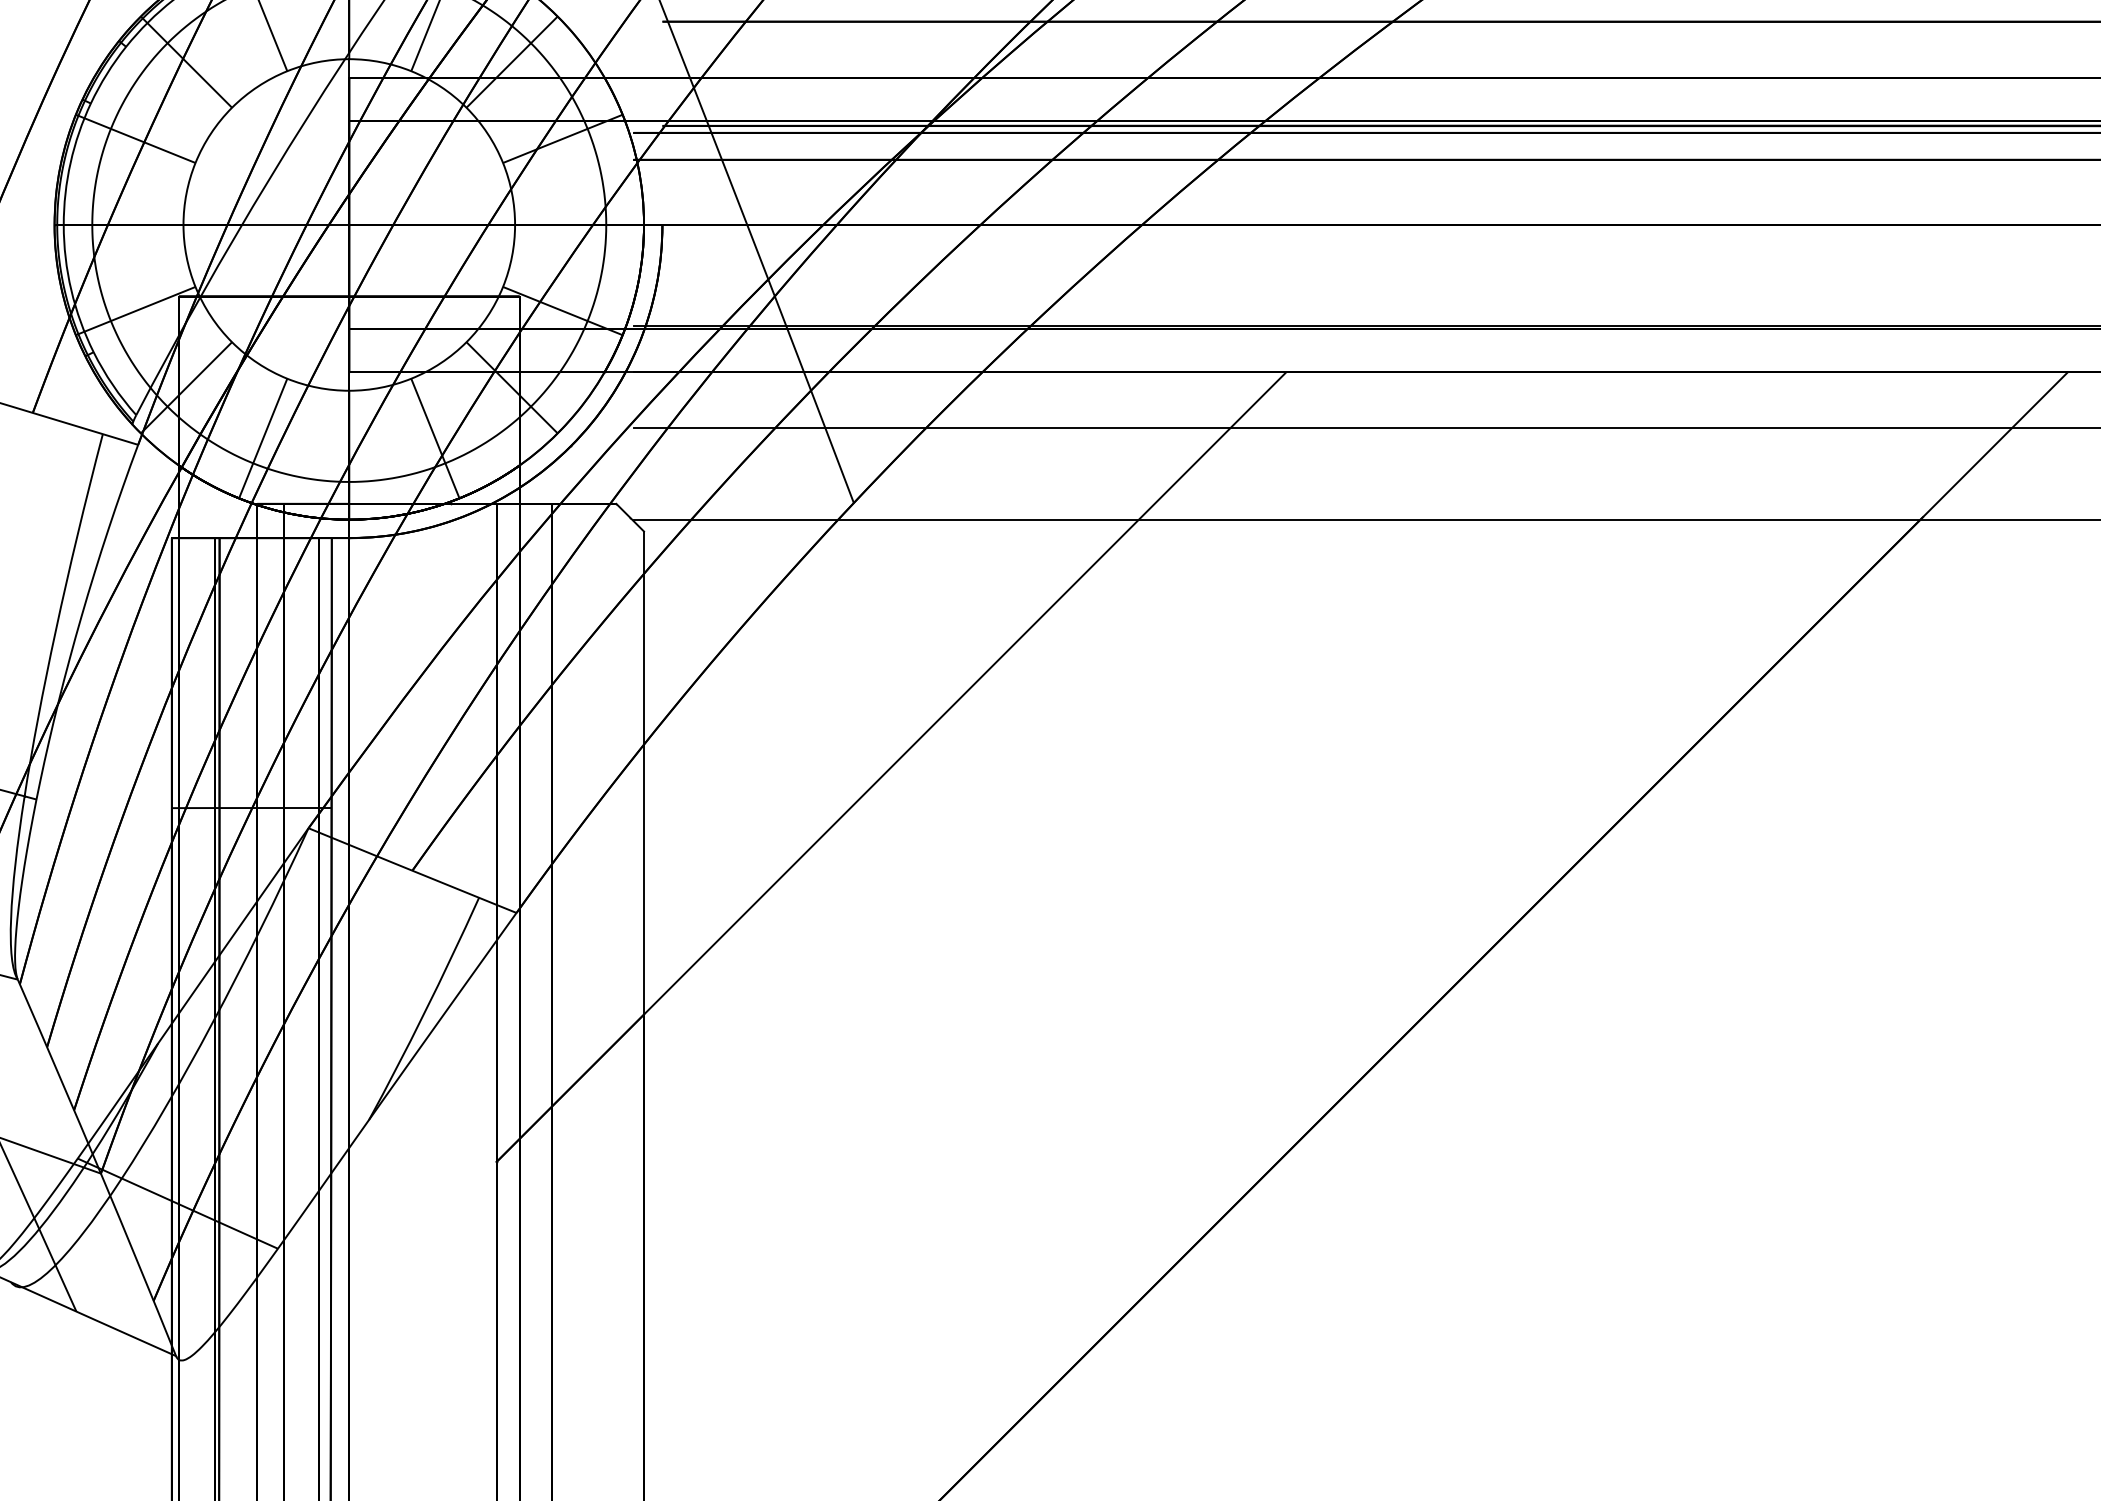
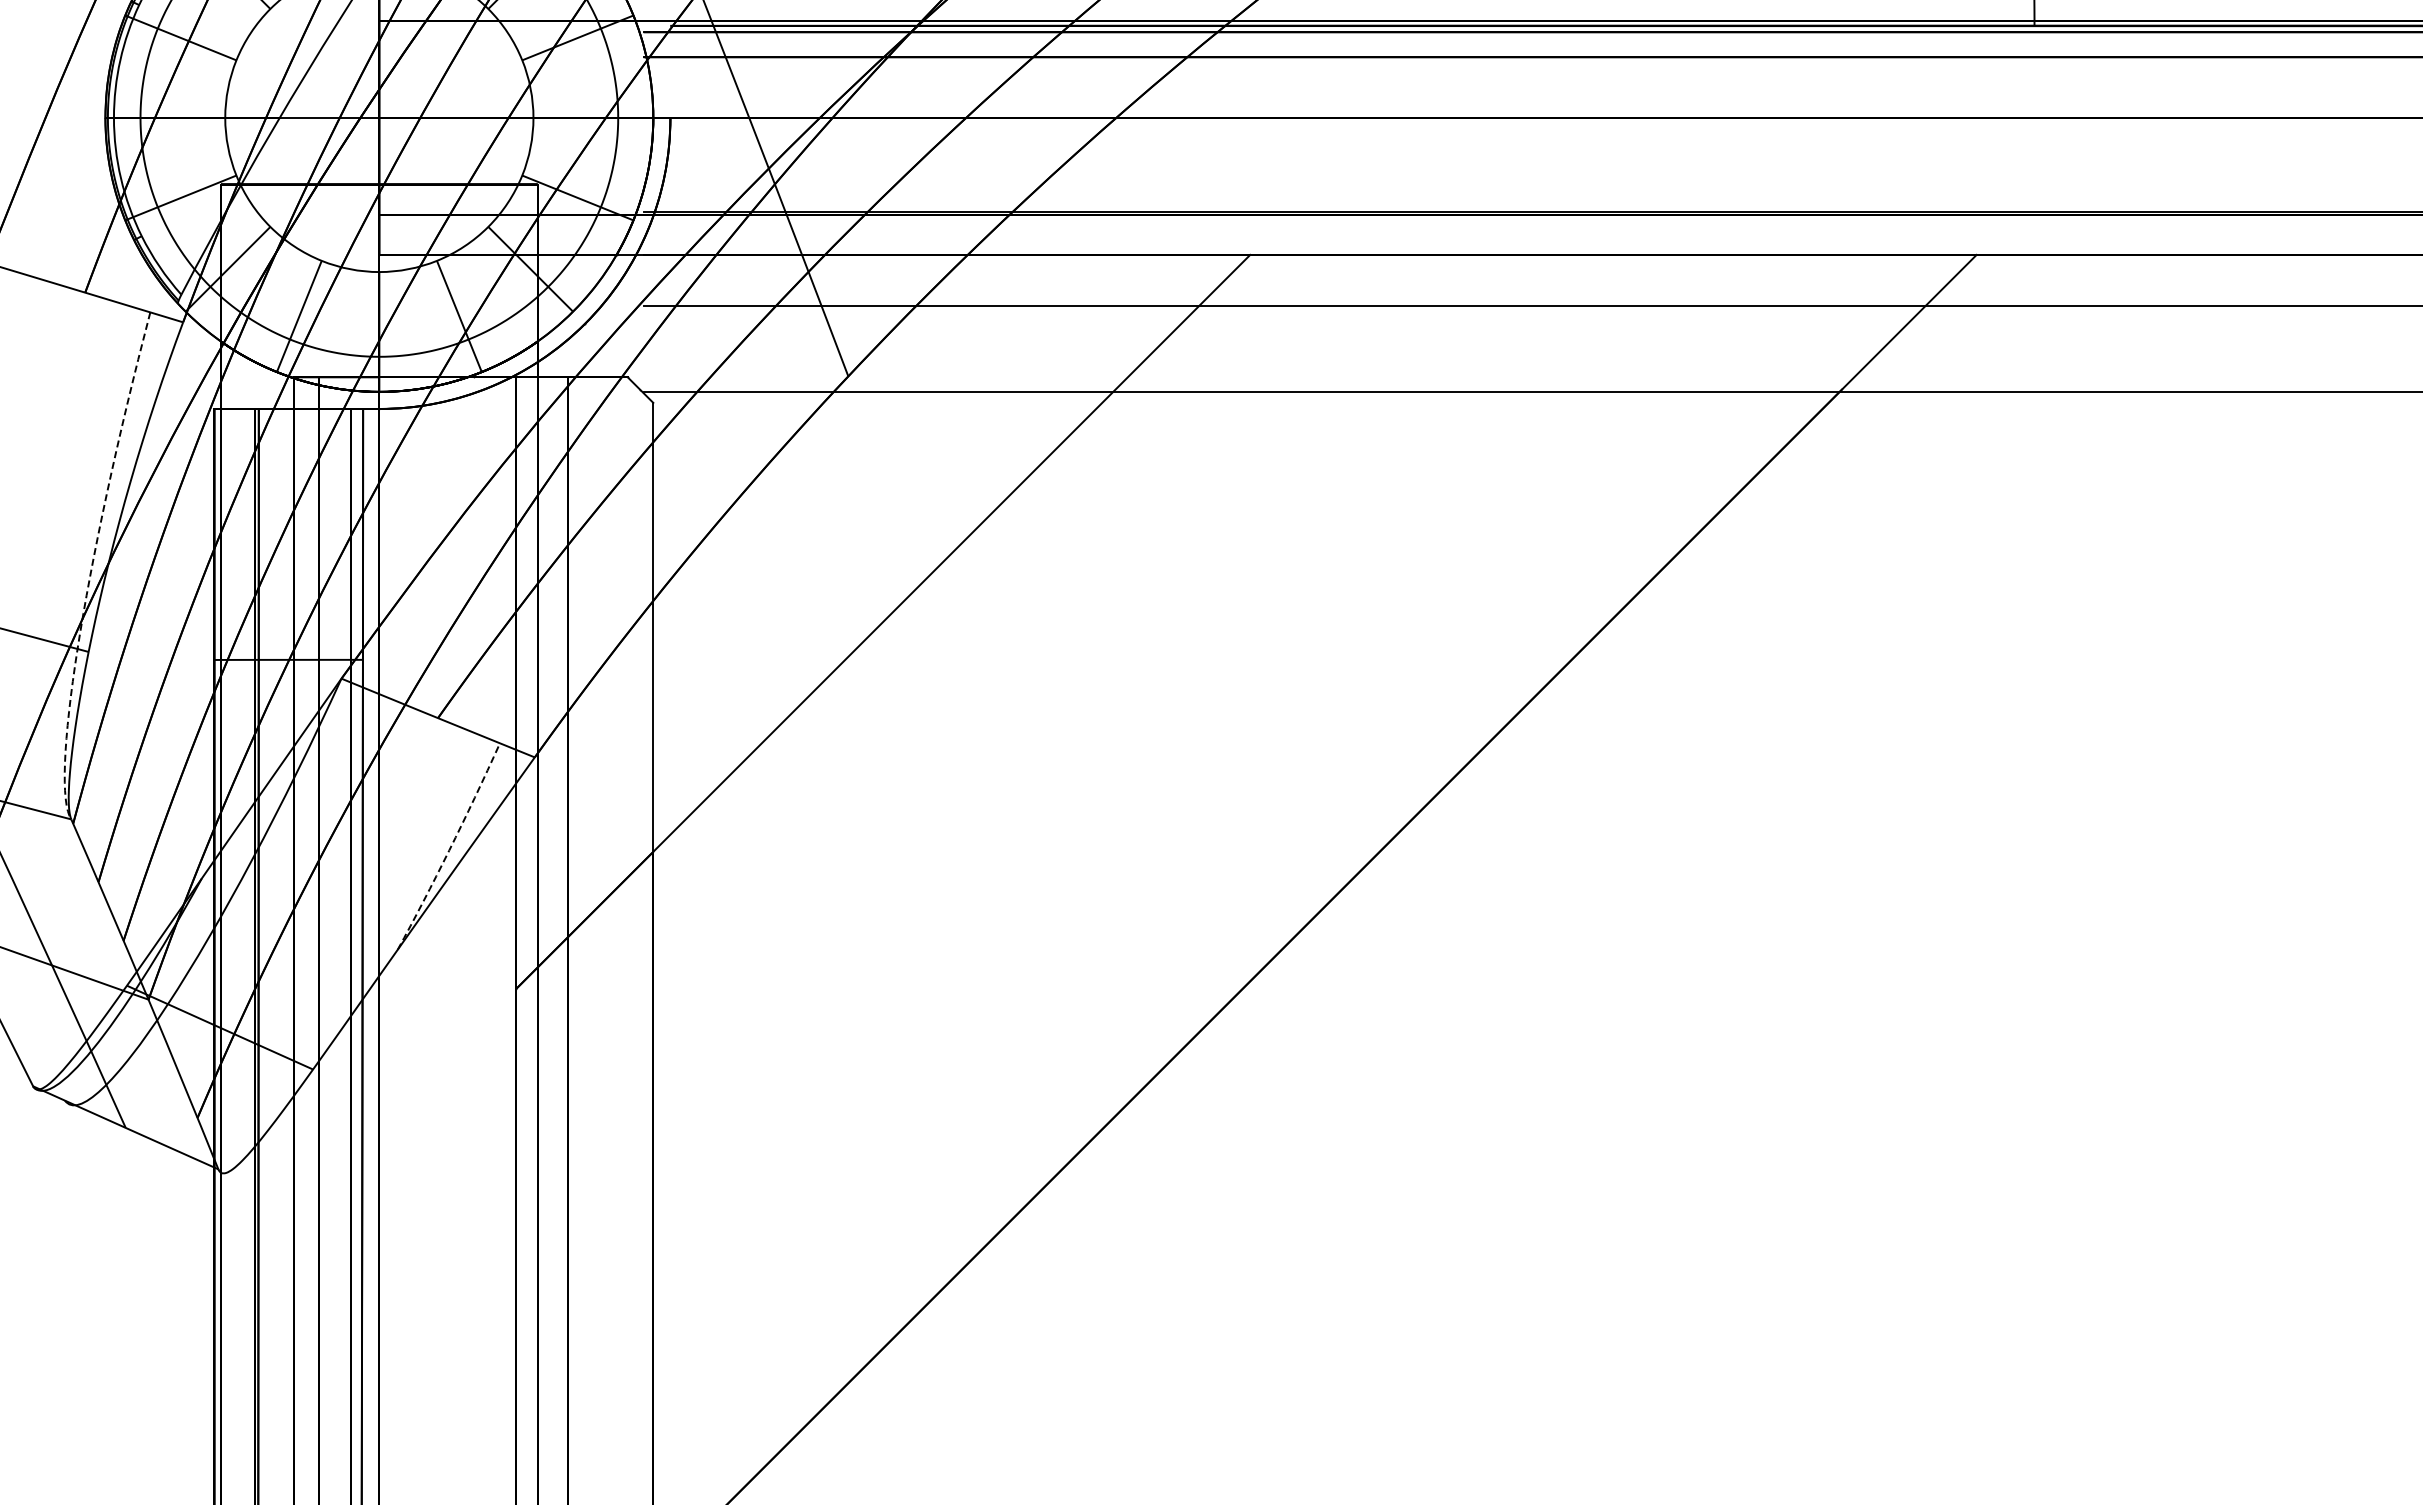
arc: (38, 717) -> (90, 575), solid -> dashed
arc: (425, 1010) -> (450, 848), solid -> dashed

